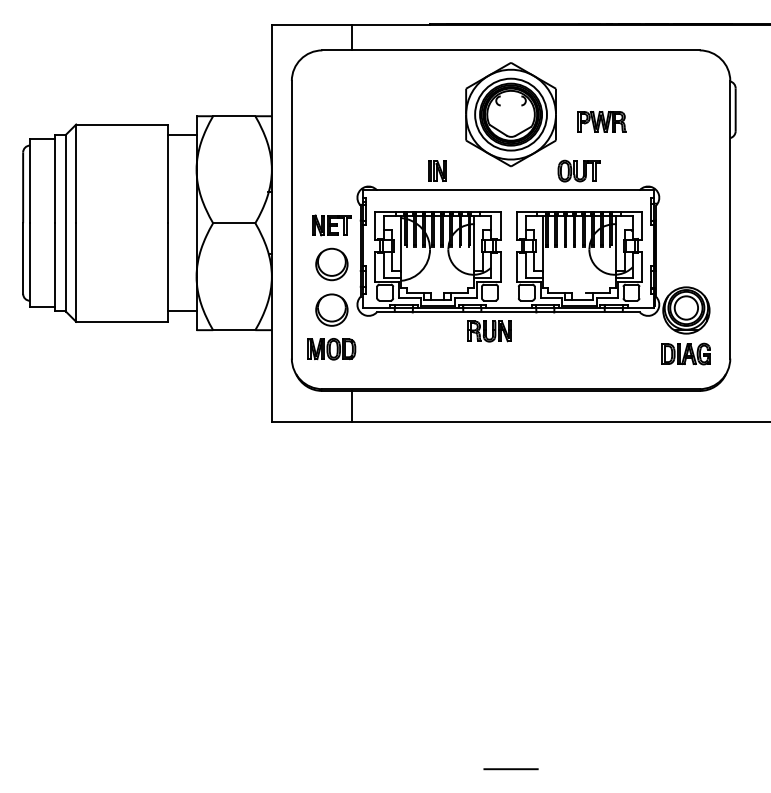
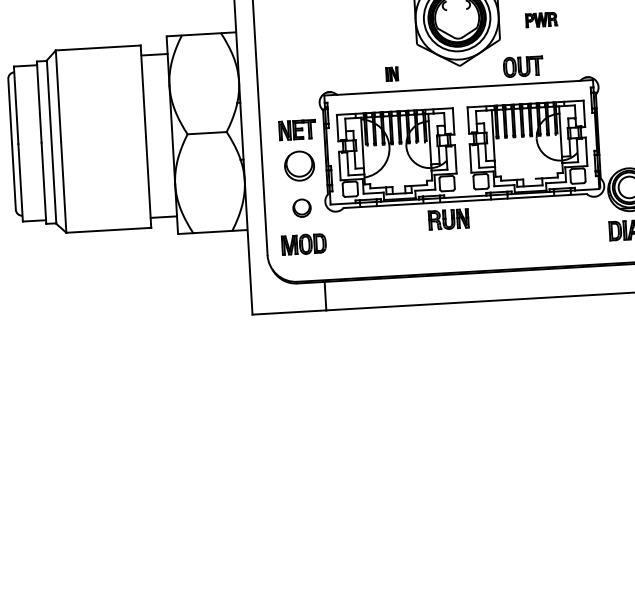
part: (601, 121) -> (541, 19), size x0.7
part: (437, 170) -> (392, 73), size x0.7
part: (331, 309) -> (301, 207), size x0.6

